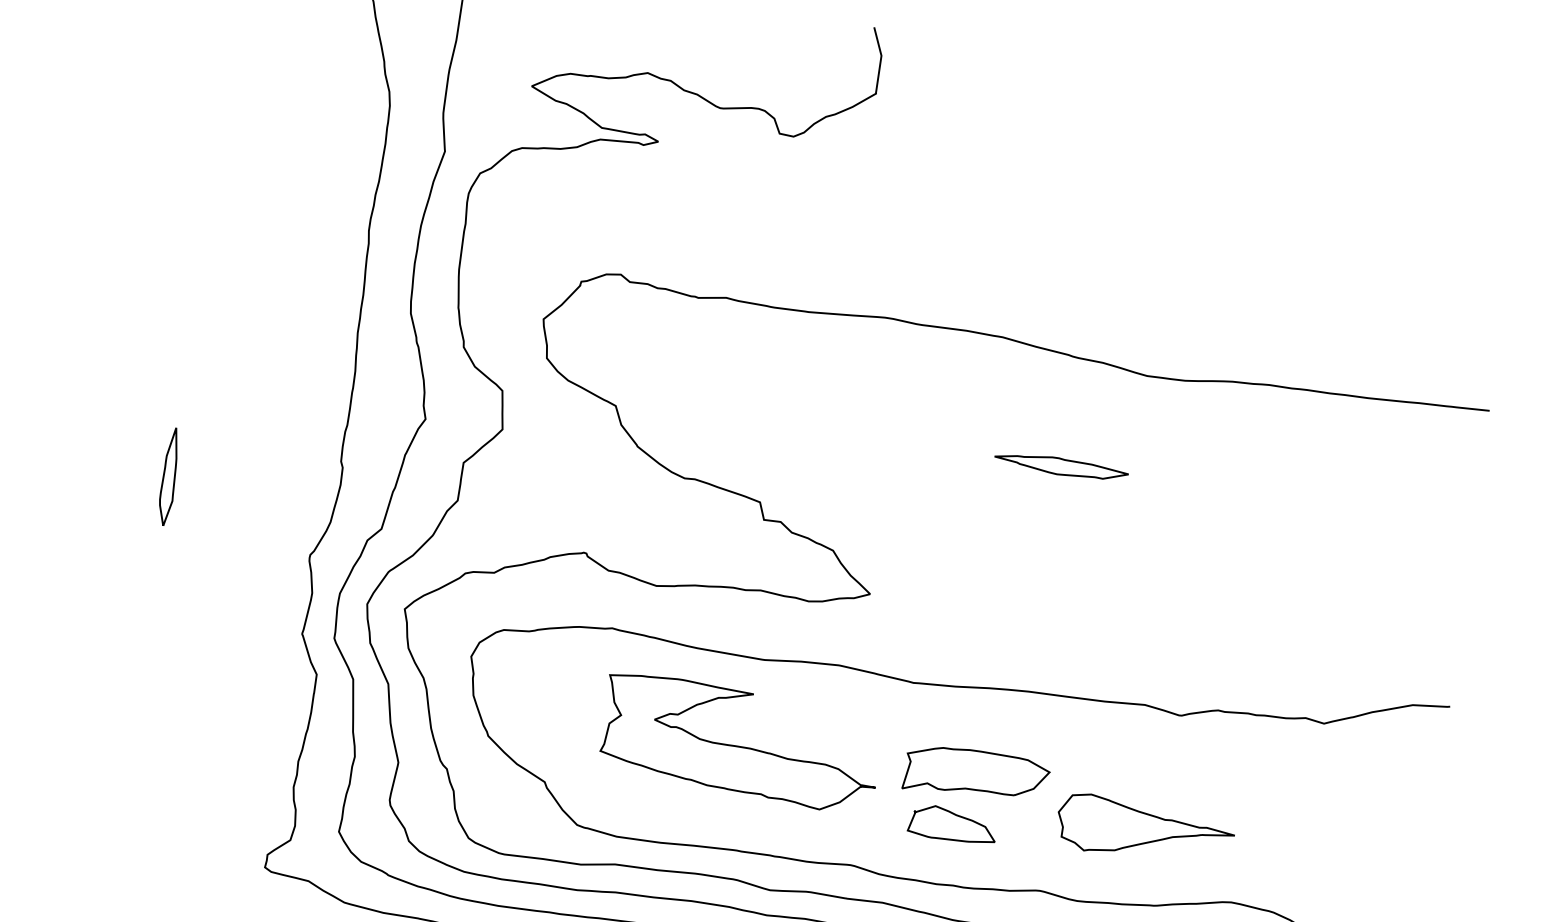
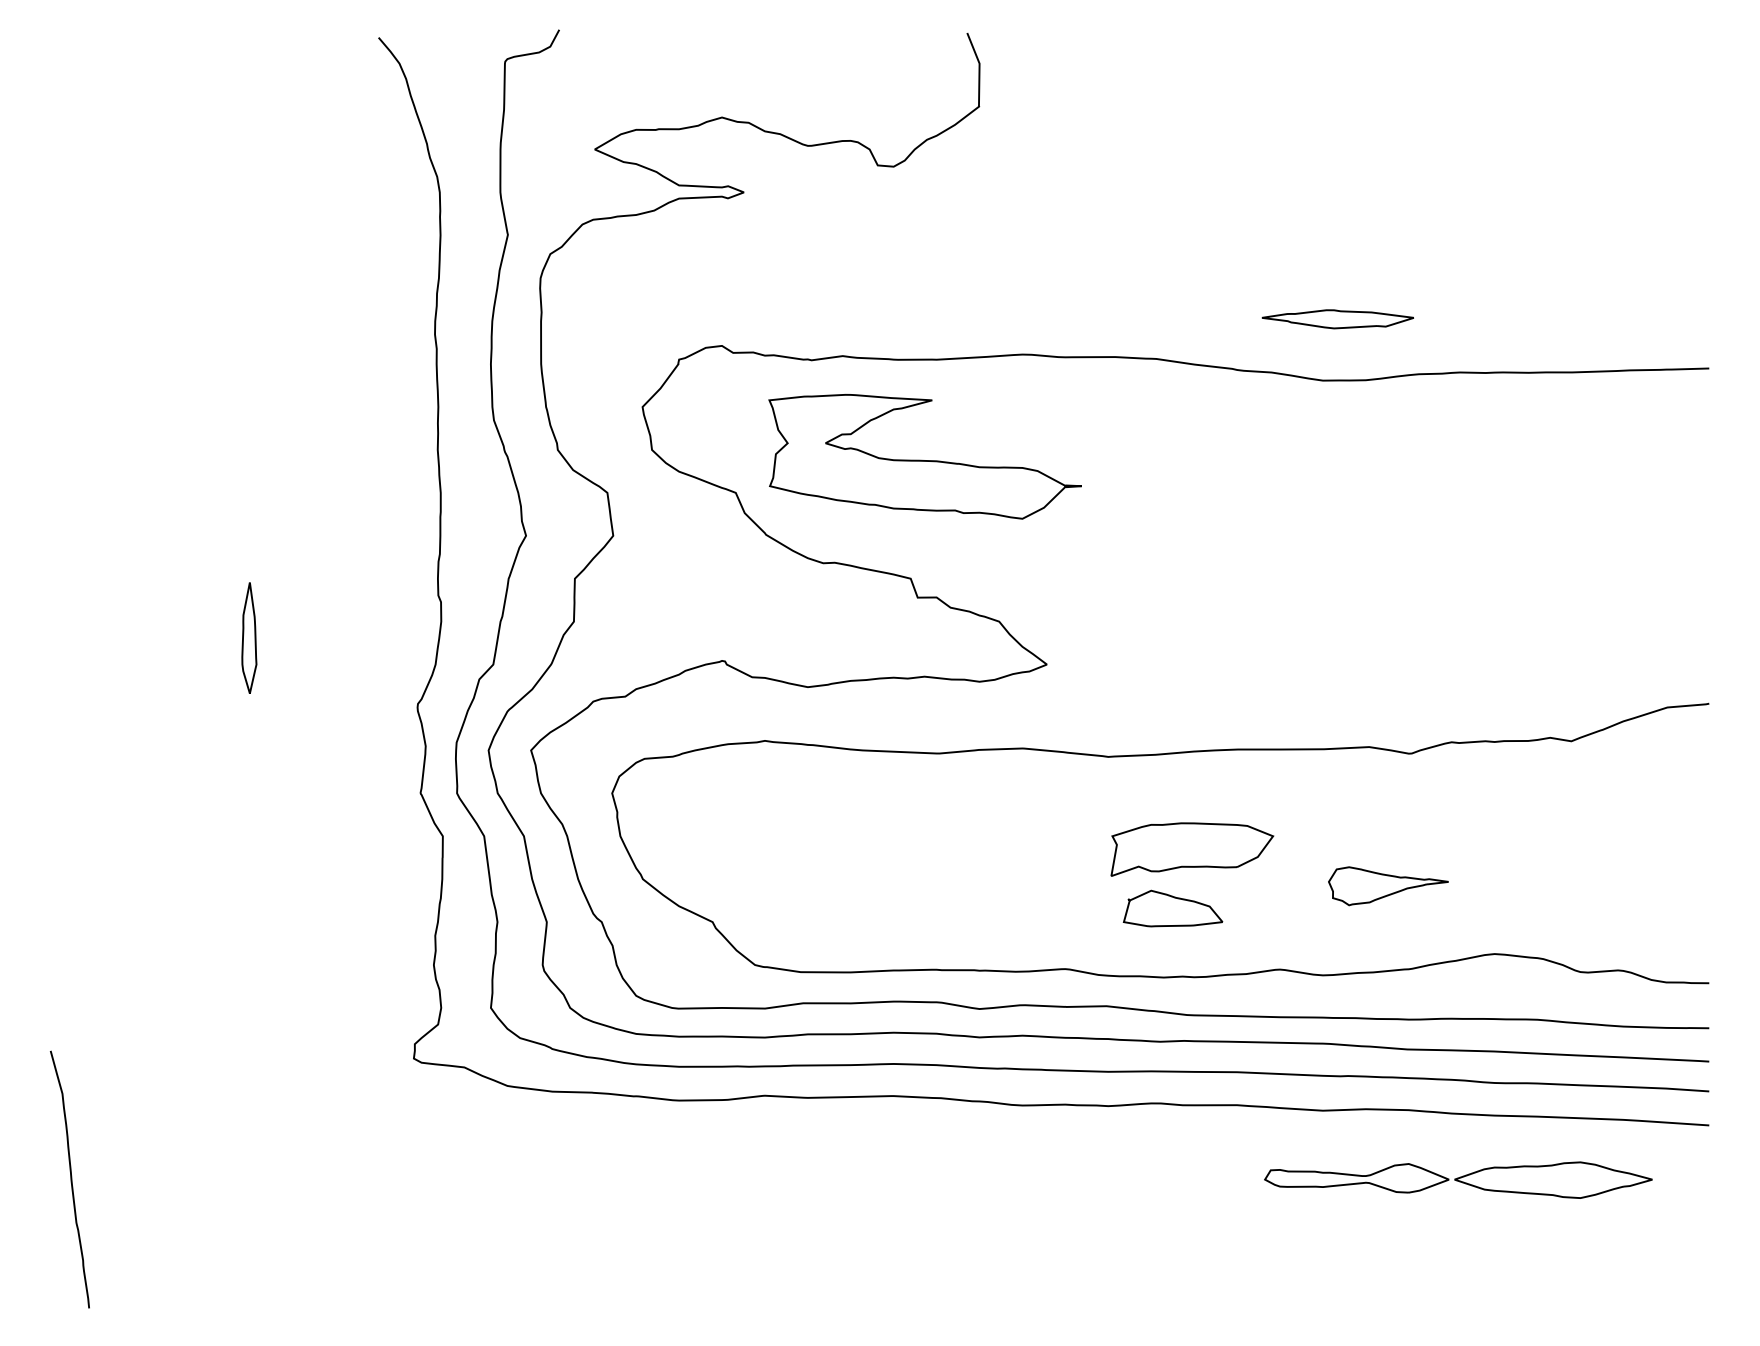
part: (1061, 466) -> (1337, 319), moved
part: (740, 742) -> (924, 456), moved
part: (1145, 829) -> (1388, 885), size x0.6

